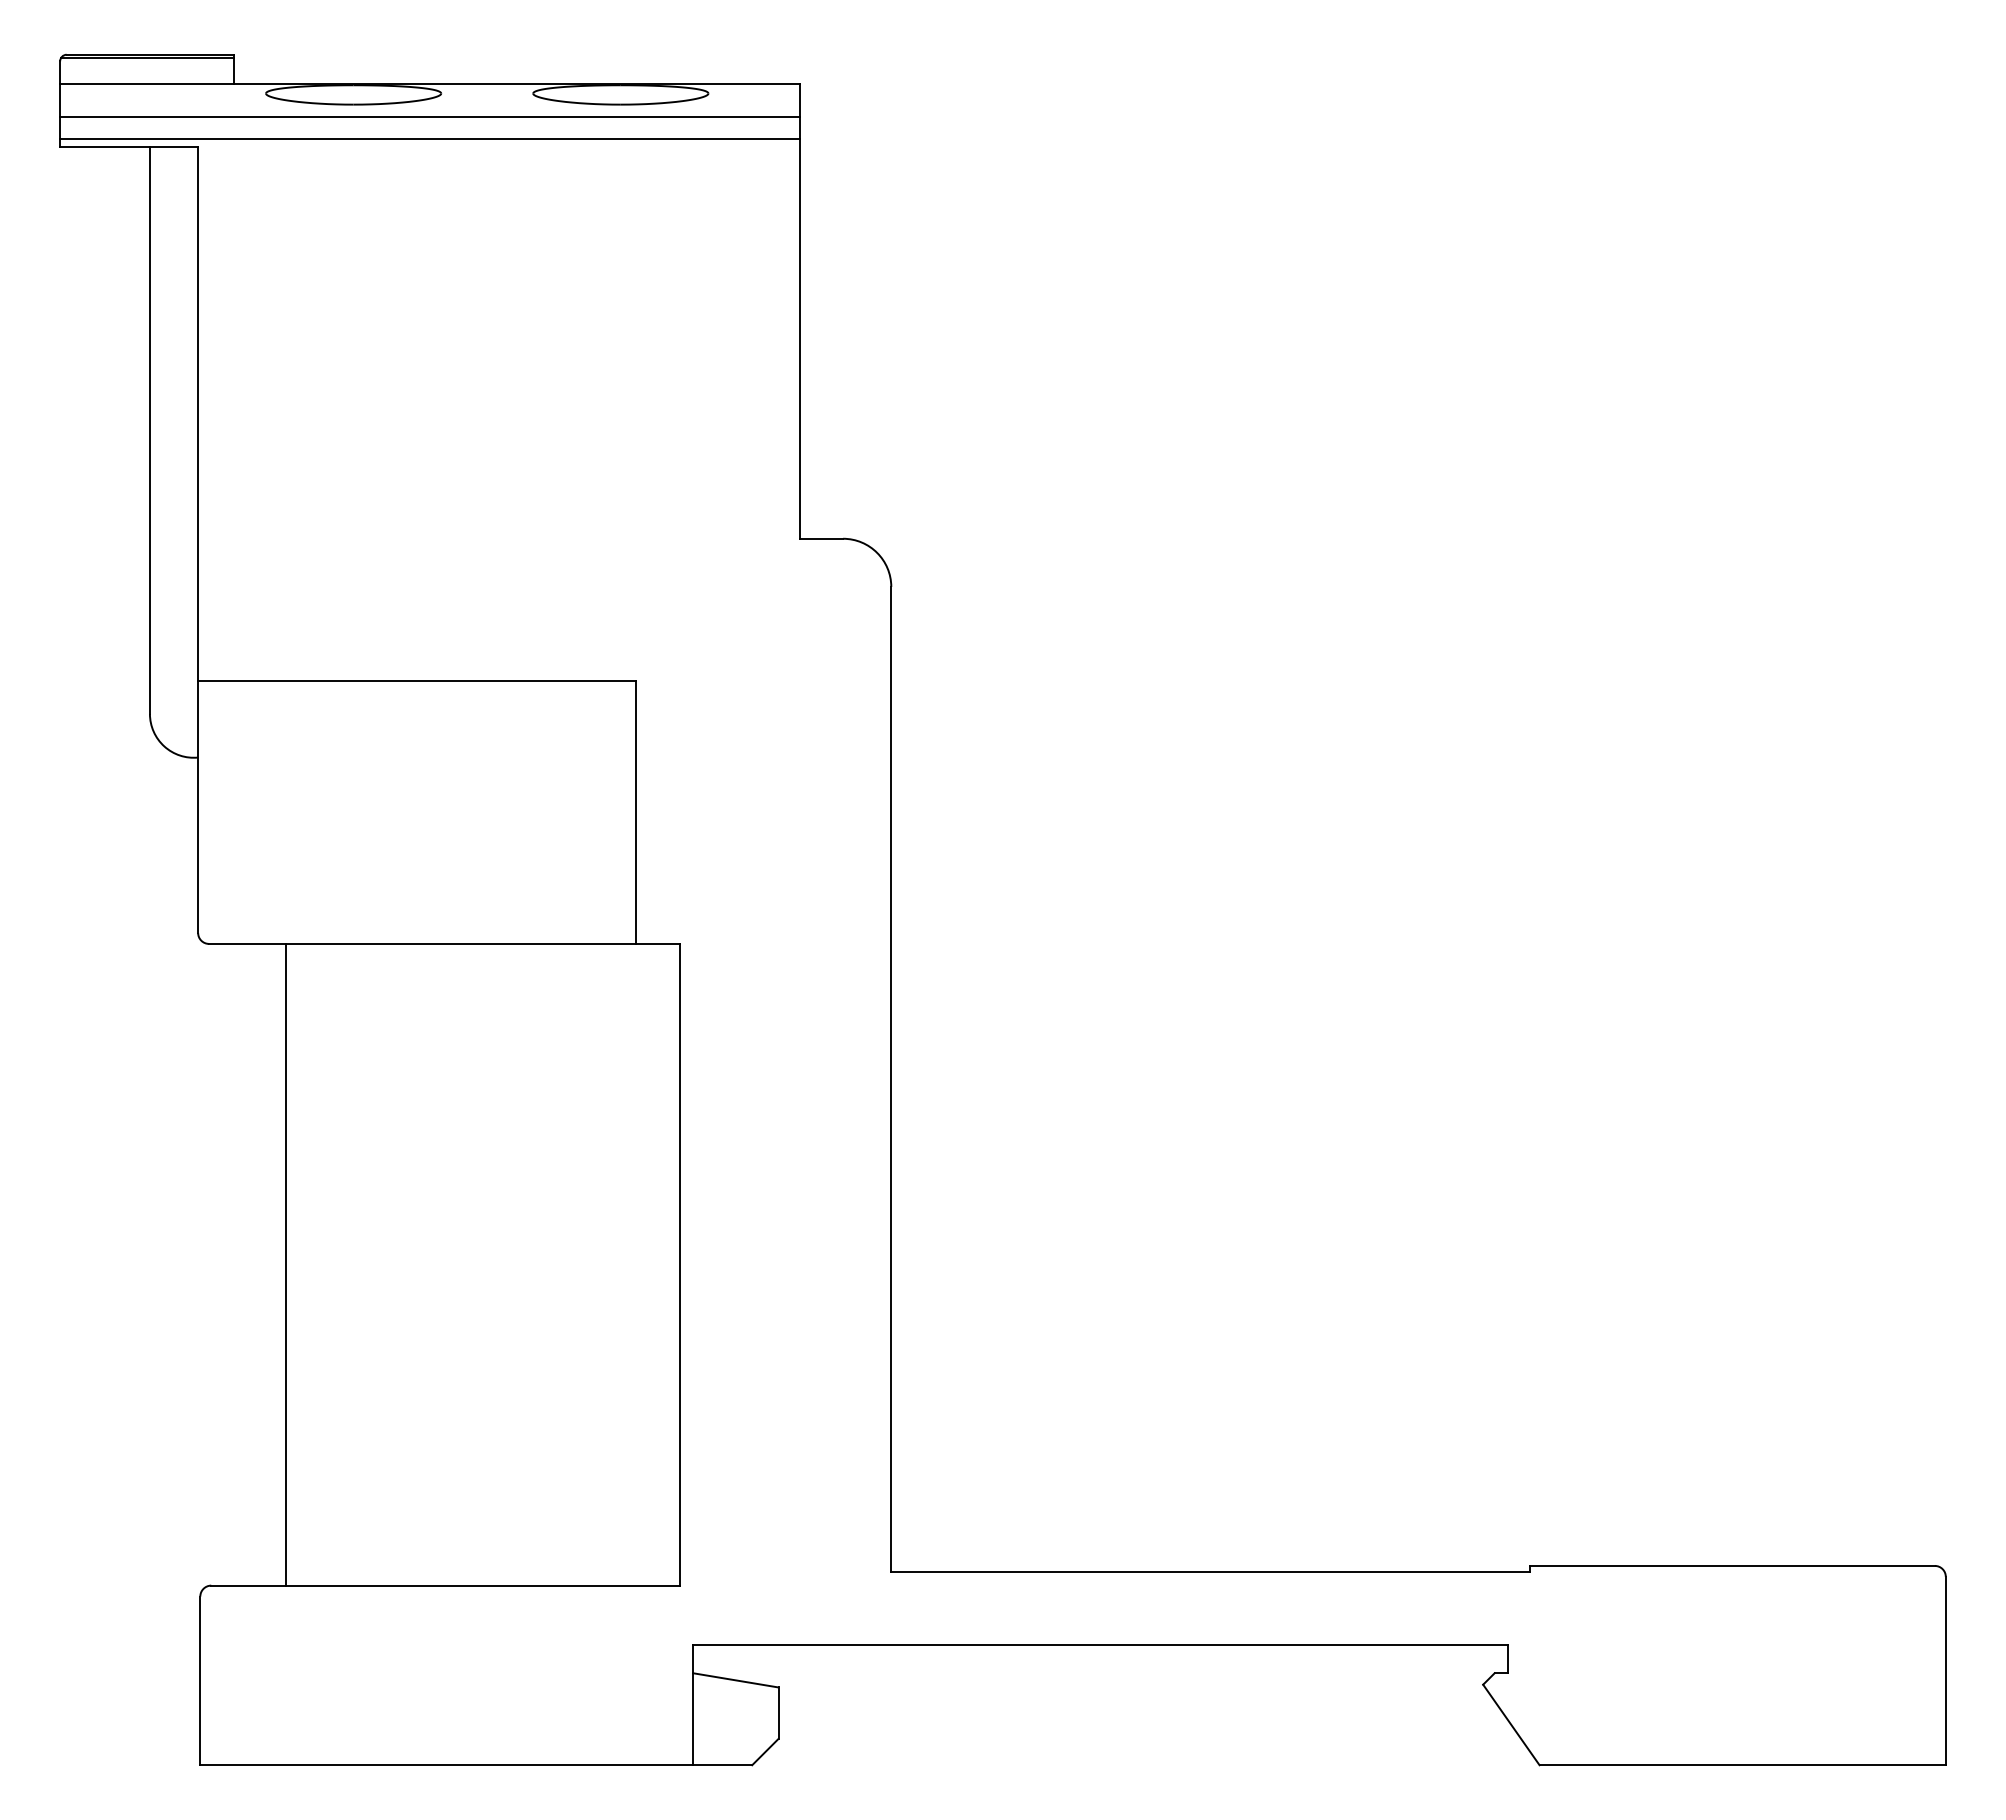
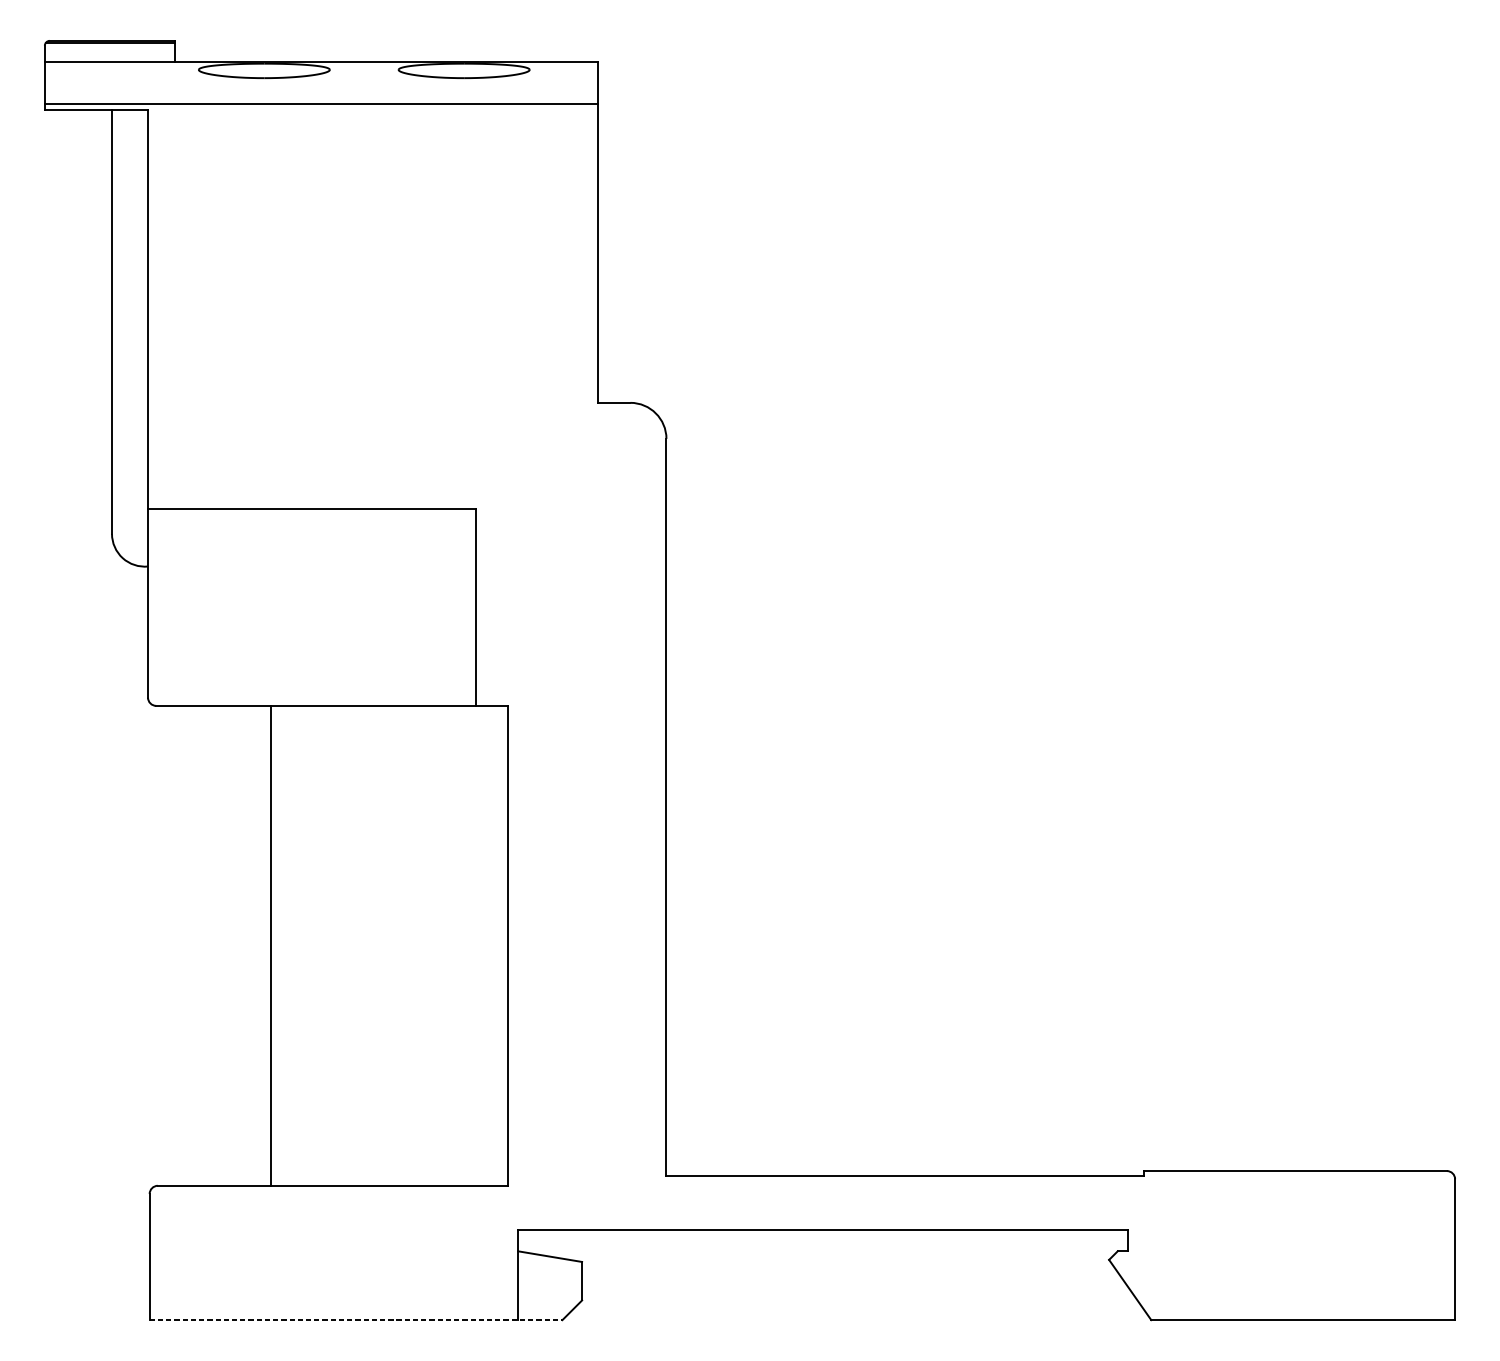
line: (430, 117) -> (321, 87), removed
line: (285, 1264) -> (270, 945), moved
line: (476, 1765) -> (356, 1320), solid -> dashed

